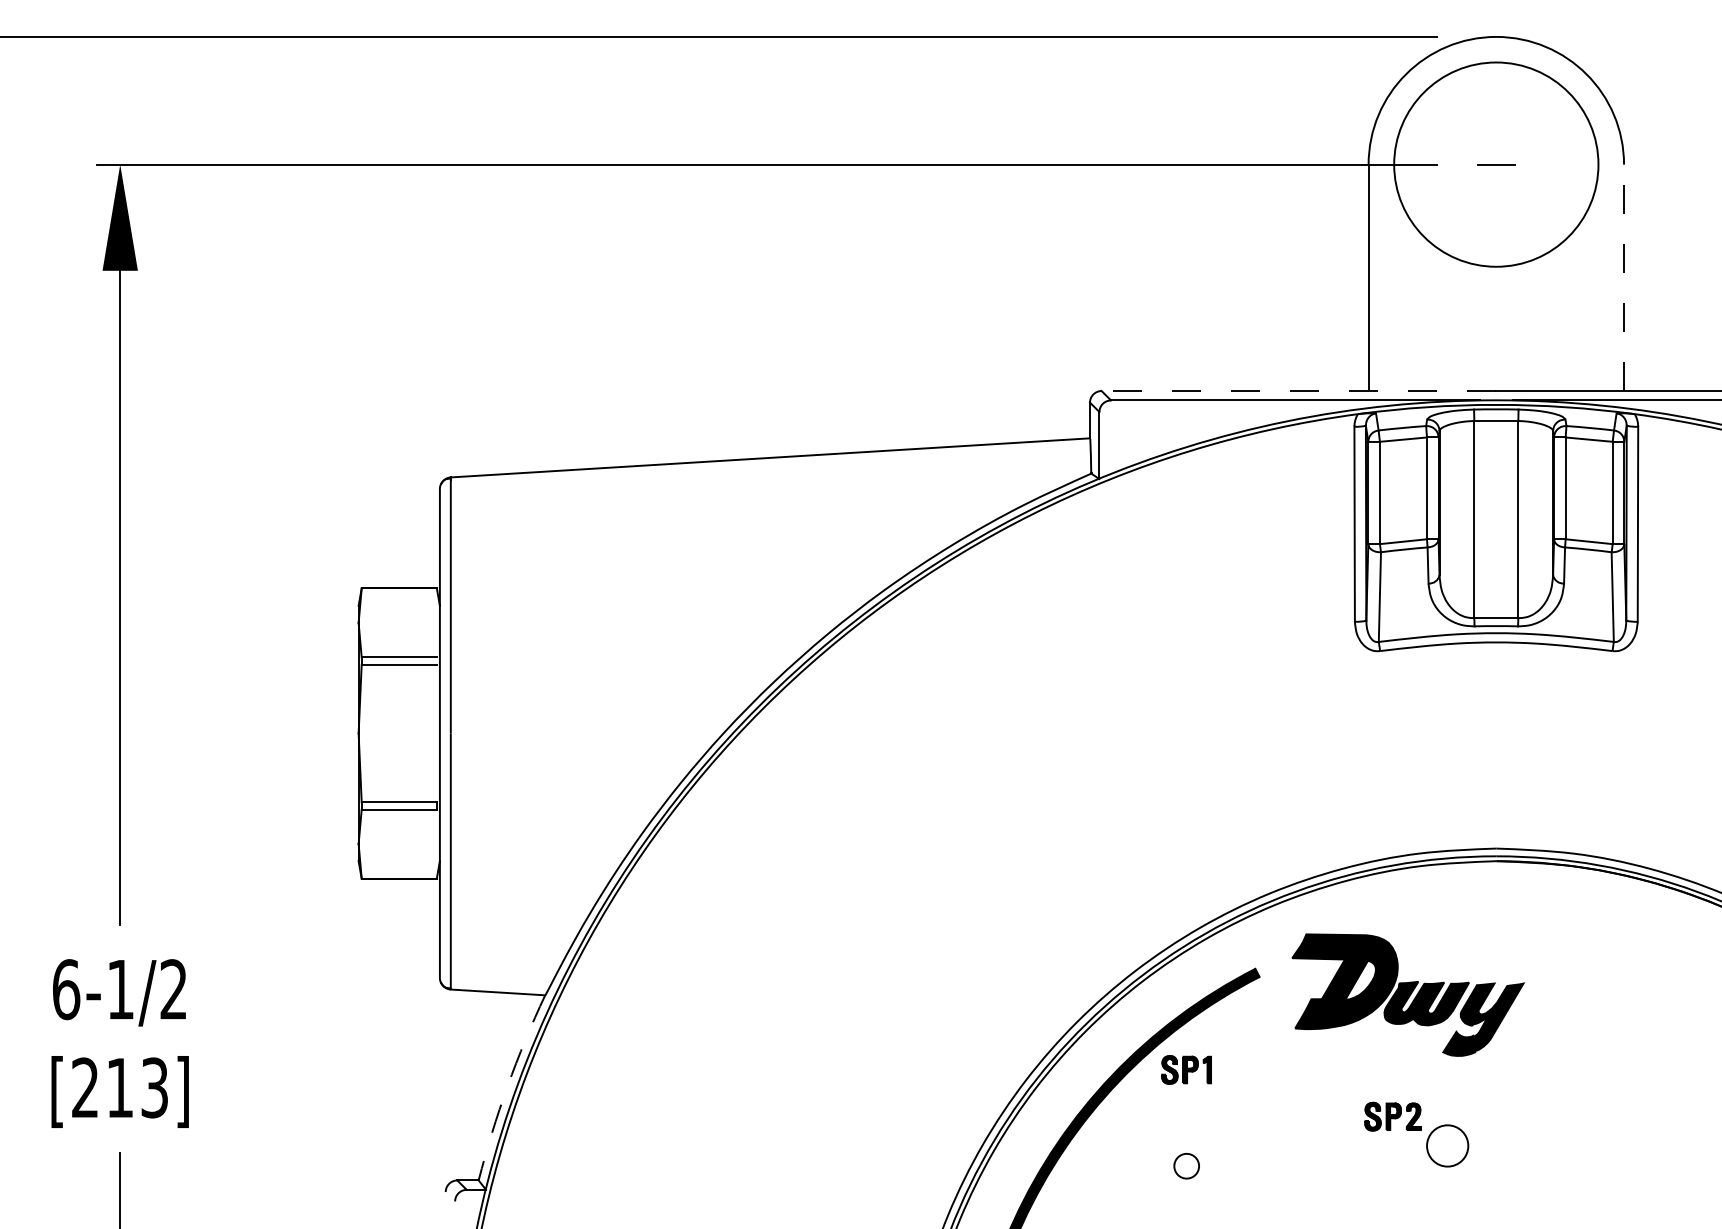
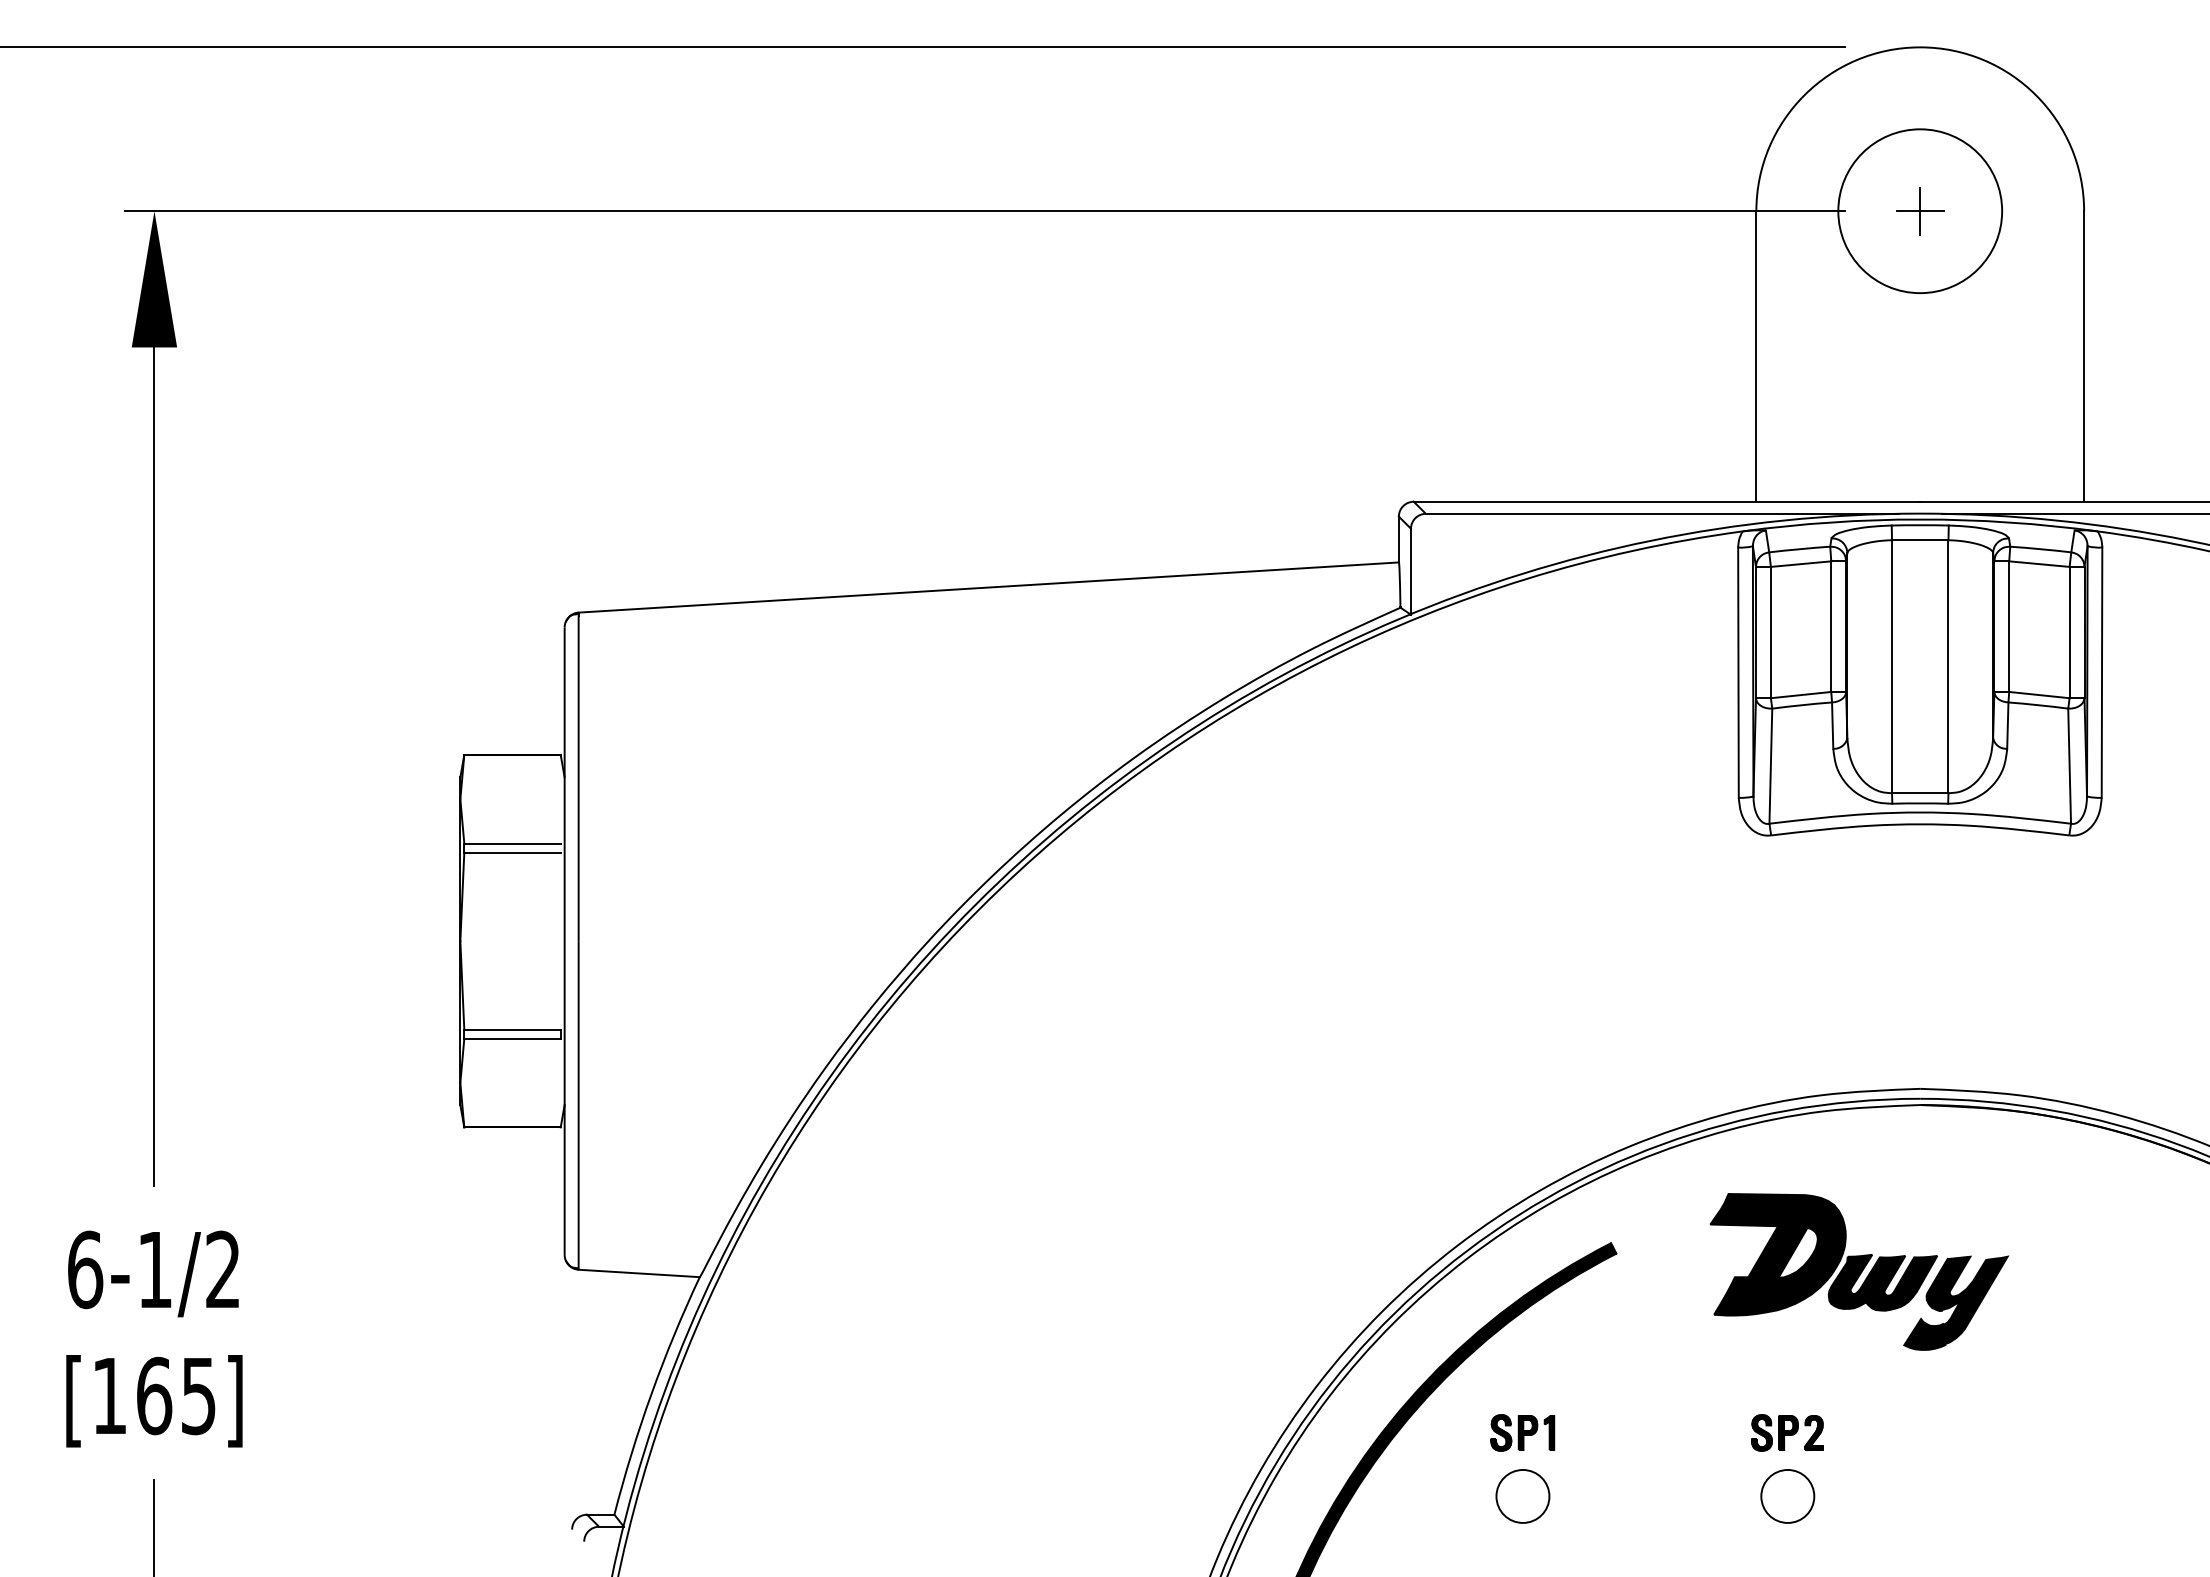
circle: (1496, 164) -> (1920, 211), size x0.62
line: (1496, 164) -> (1920, 210), added
line: (1624, 277) -> (2084, 355), dashed -> solid
line: (1298, 390) -> (1666, 501), dashed -> solid
part: (1408, 994) -> (1859, 1271), moved
part: (1186, 1069) -> (1522, 1432), moved
arc: (507, 1085) -> (651, 1393), dashed -> solid
text: (119, 1087) -> (153, 1395), [213] -> [165]
circle: (1447, 1145) -> (1787, 1496), moved
circle: (1186, 1166) -> (1522, 1496), size x1.67

